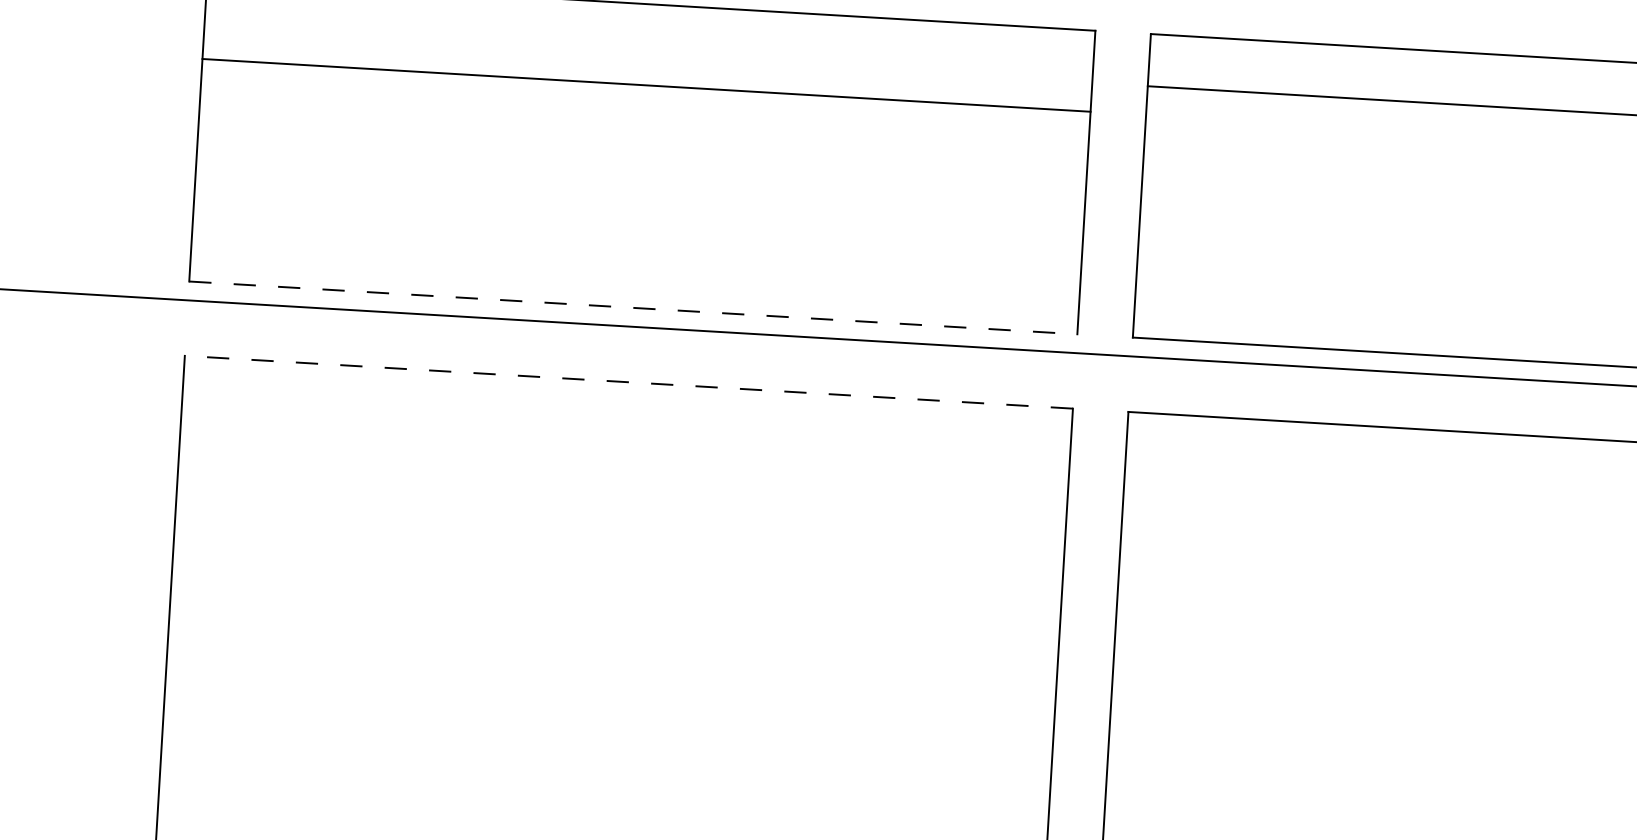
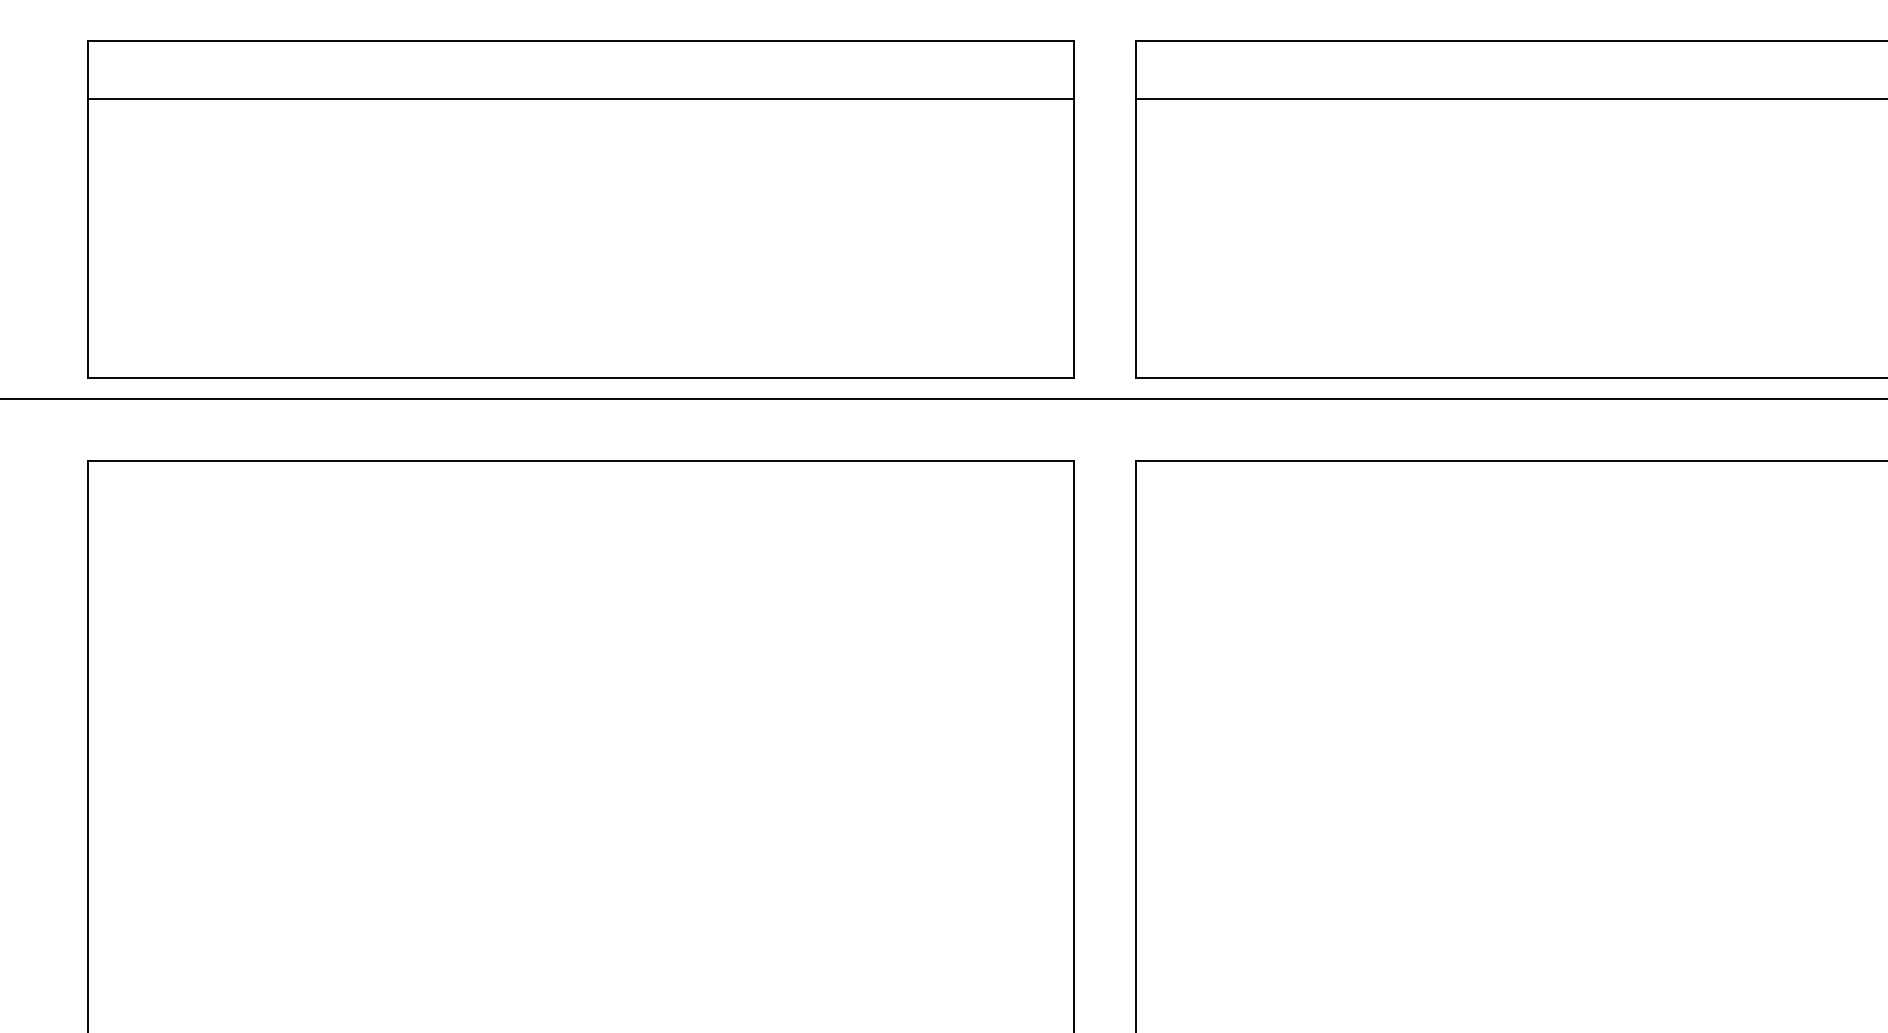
line: (646, 85) -> (580, 99), moved
line: (633, 308) -> (581, 378), dashed -> solid
line: (628, 381) -> (580, 460), dashed -> solid

